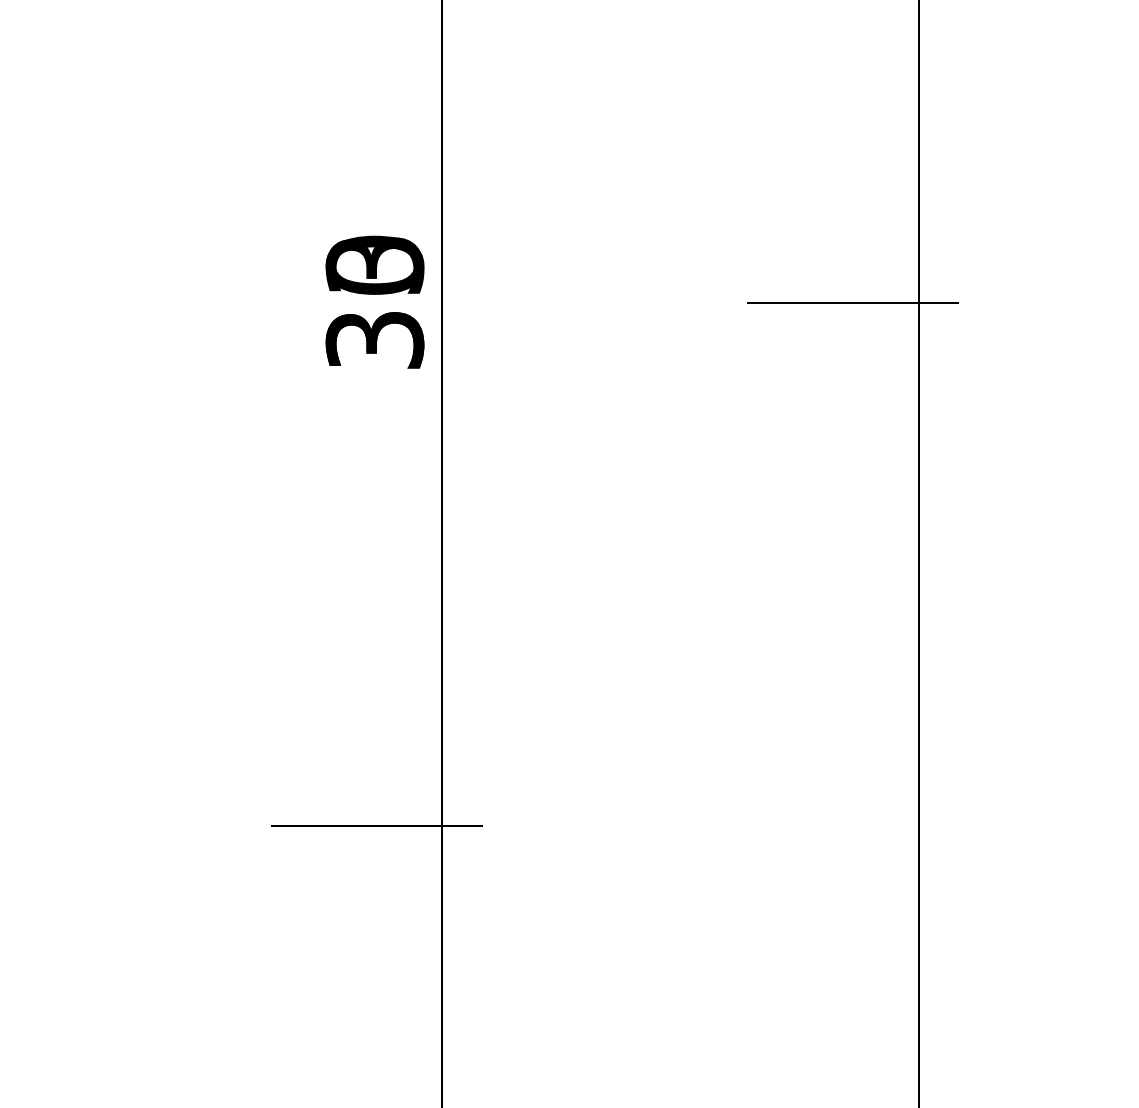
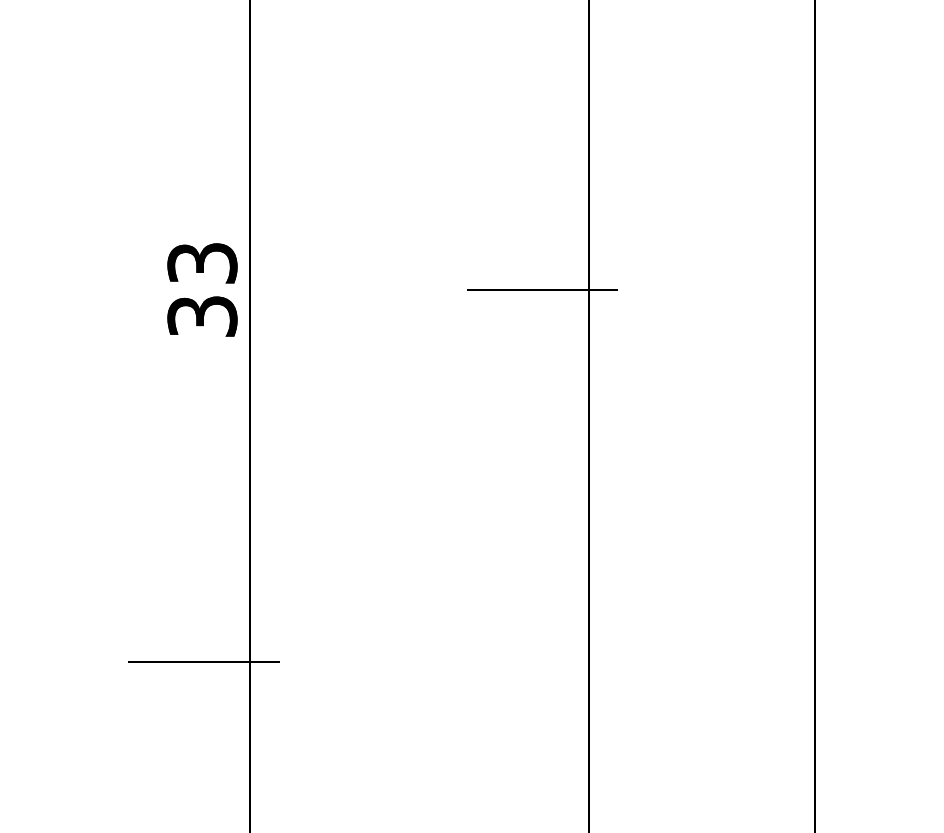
text: (375, 265) -> (202, 263), 30 -> 33

